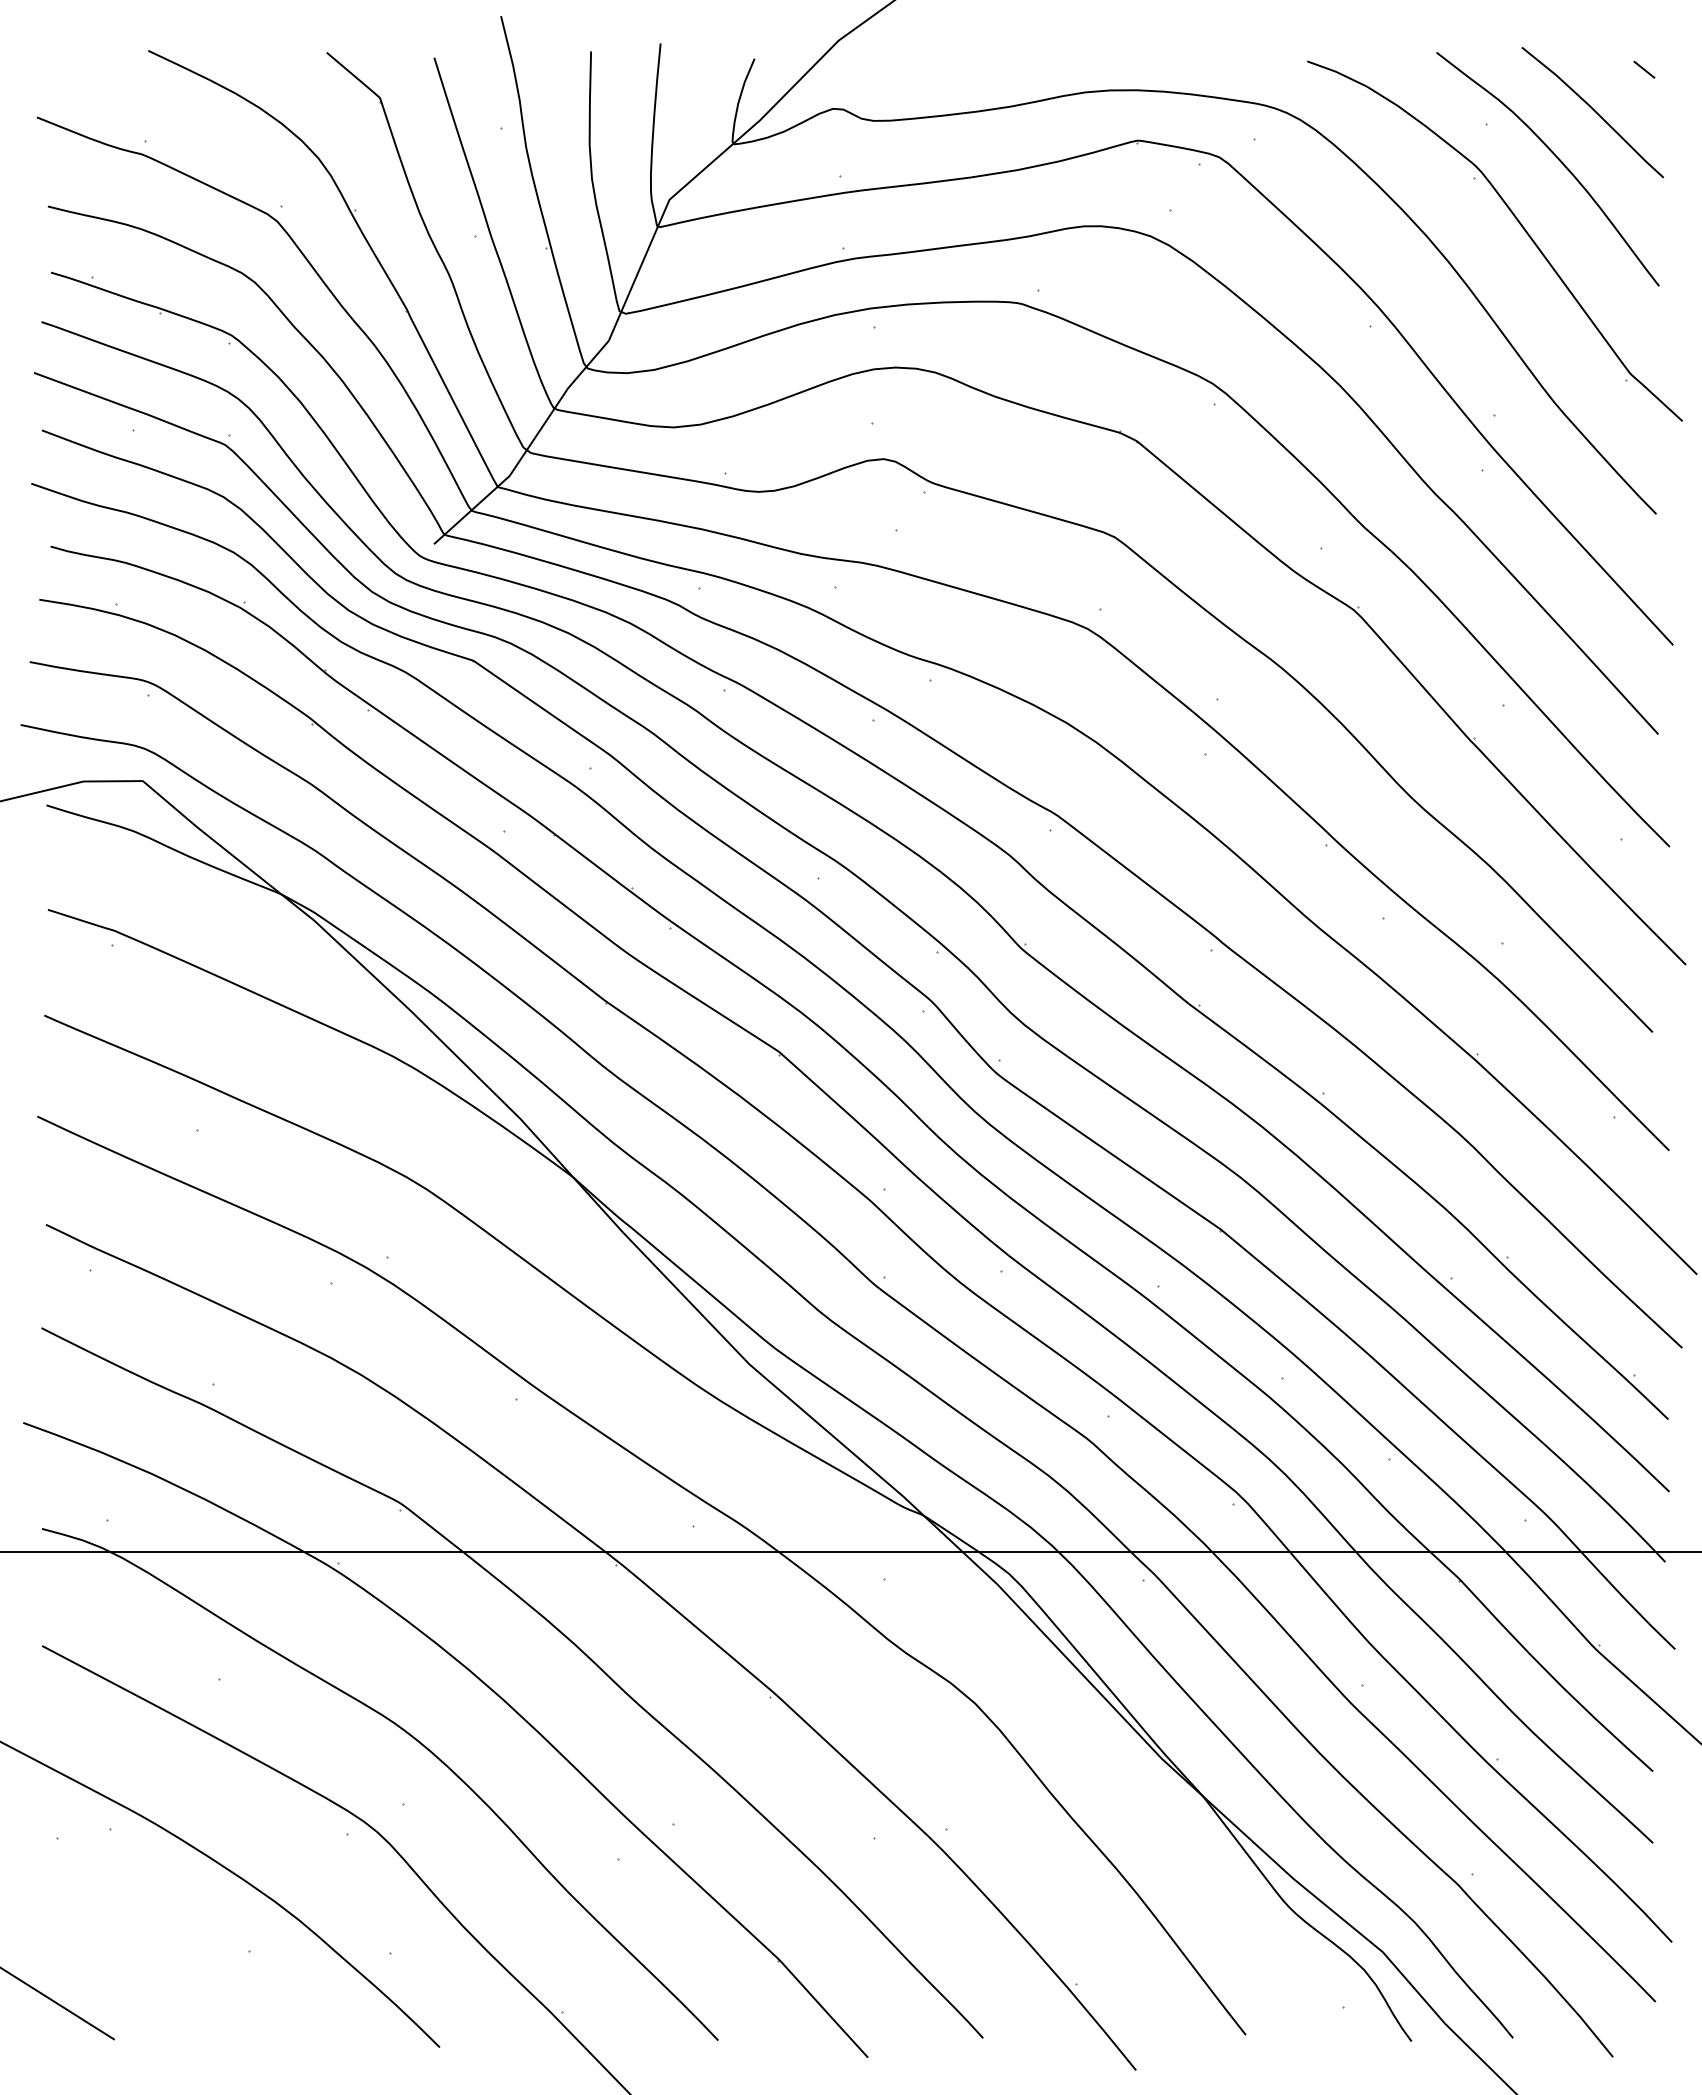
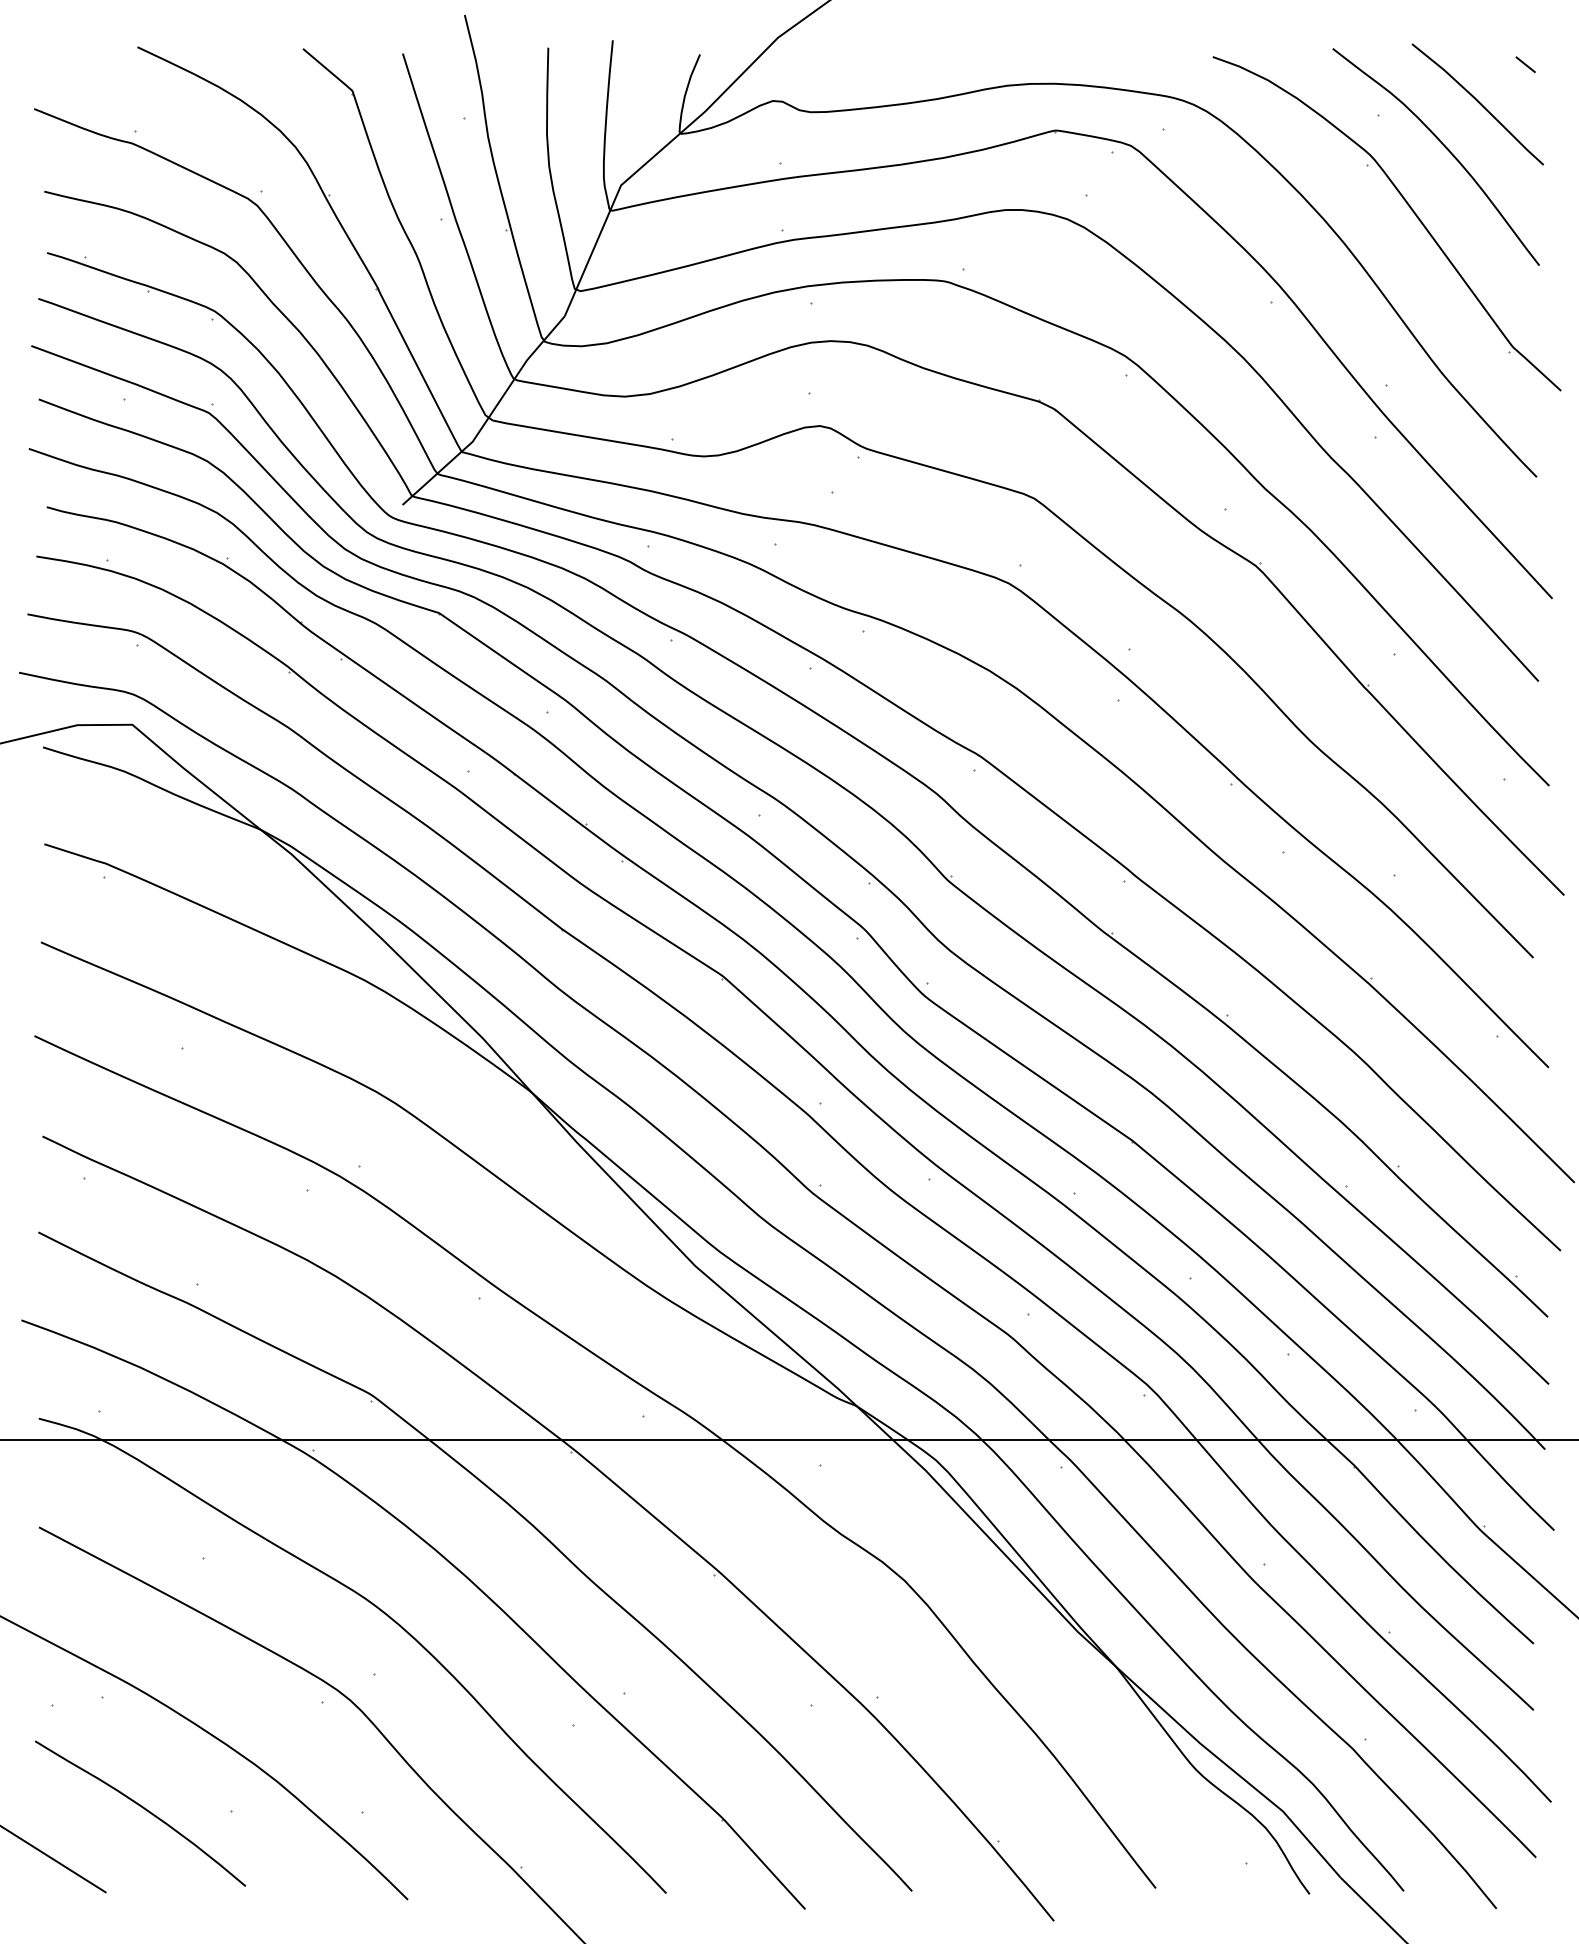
curve: (154, 1949) -> (143, 1808), added

